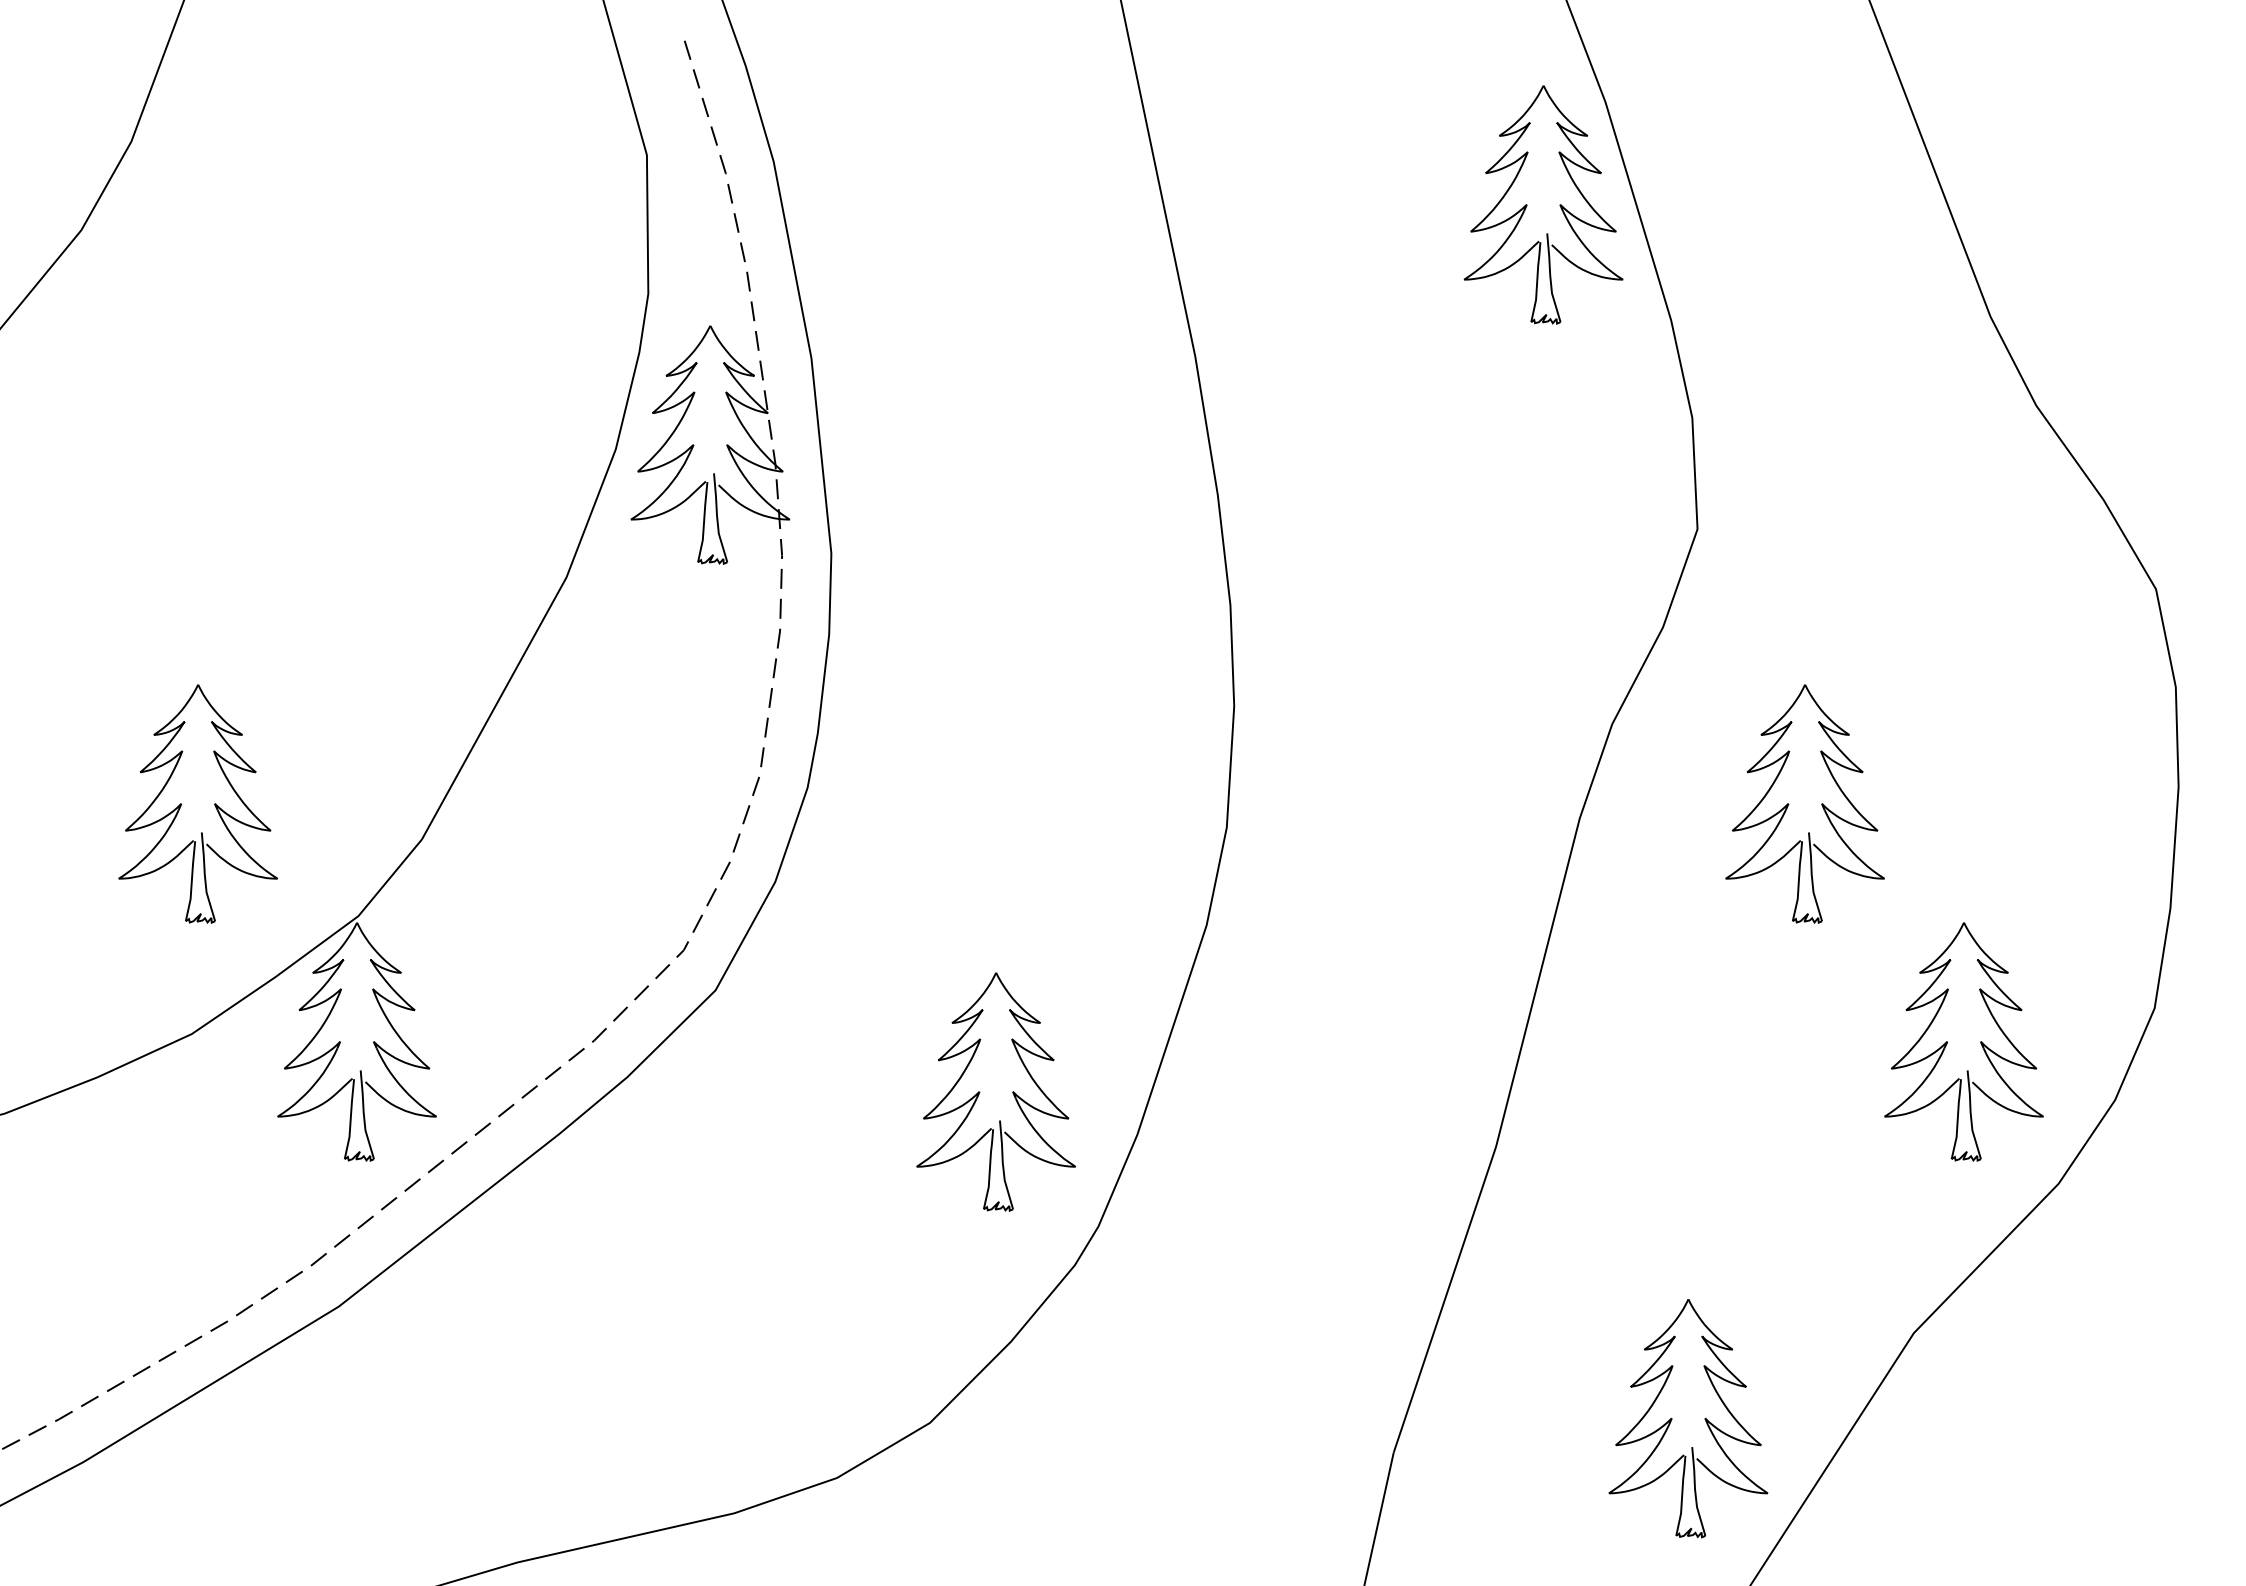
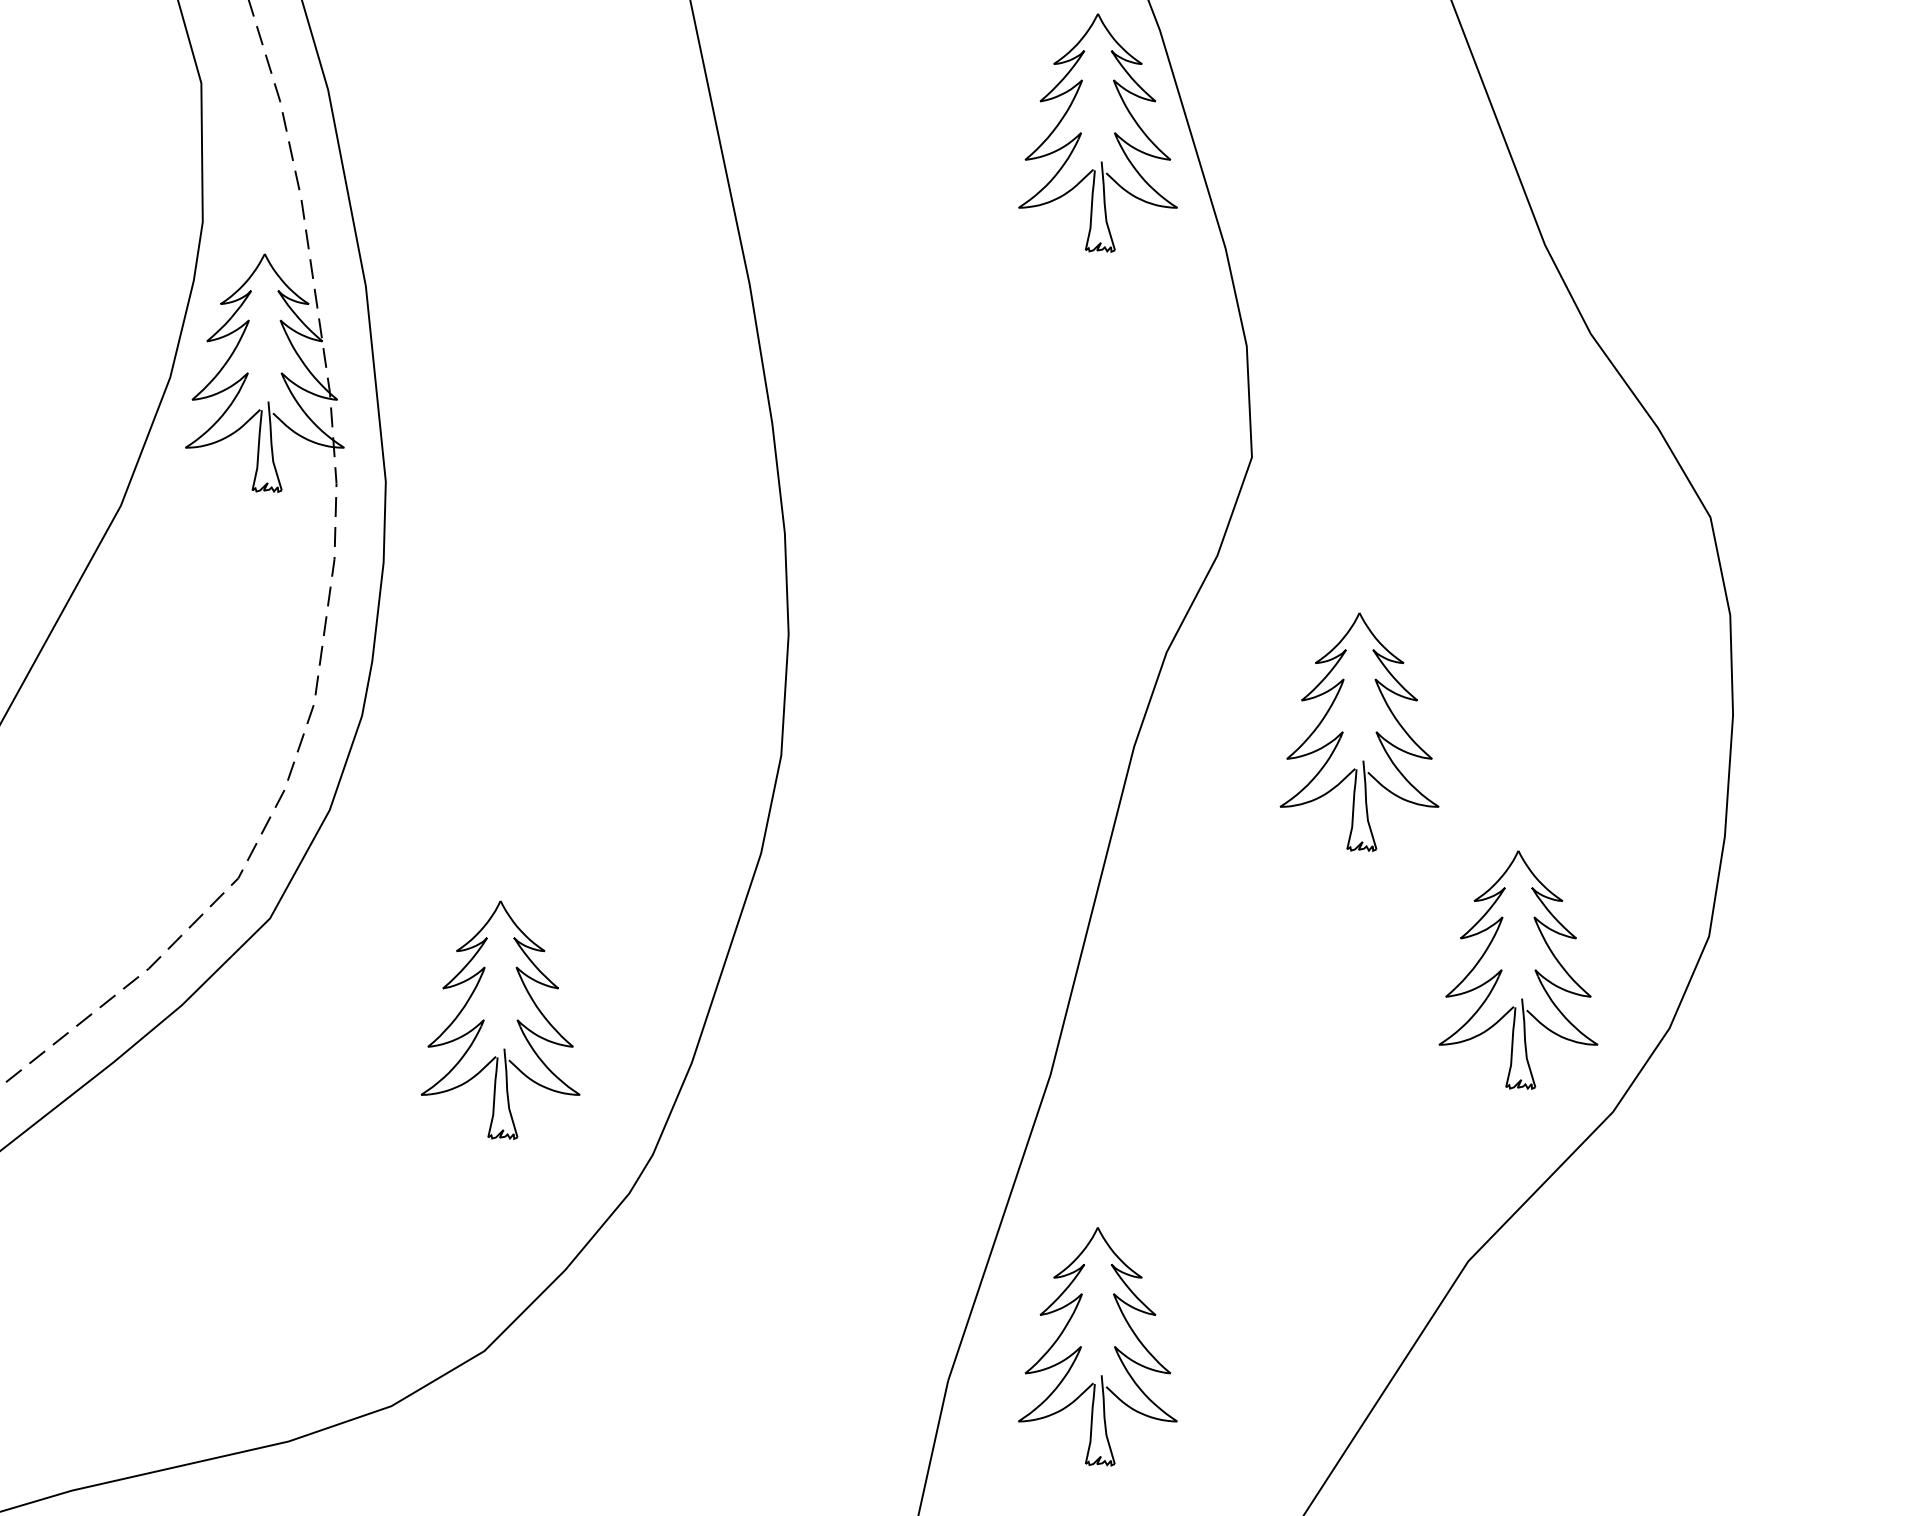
part: (980, 1092) -> (484, 1020), moved
part: (1672, 1418) -> (1081, 1346), moved

